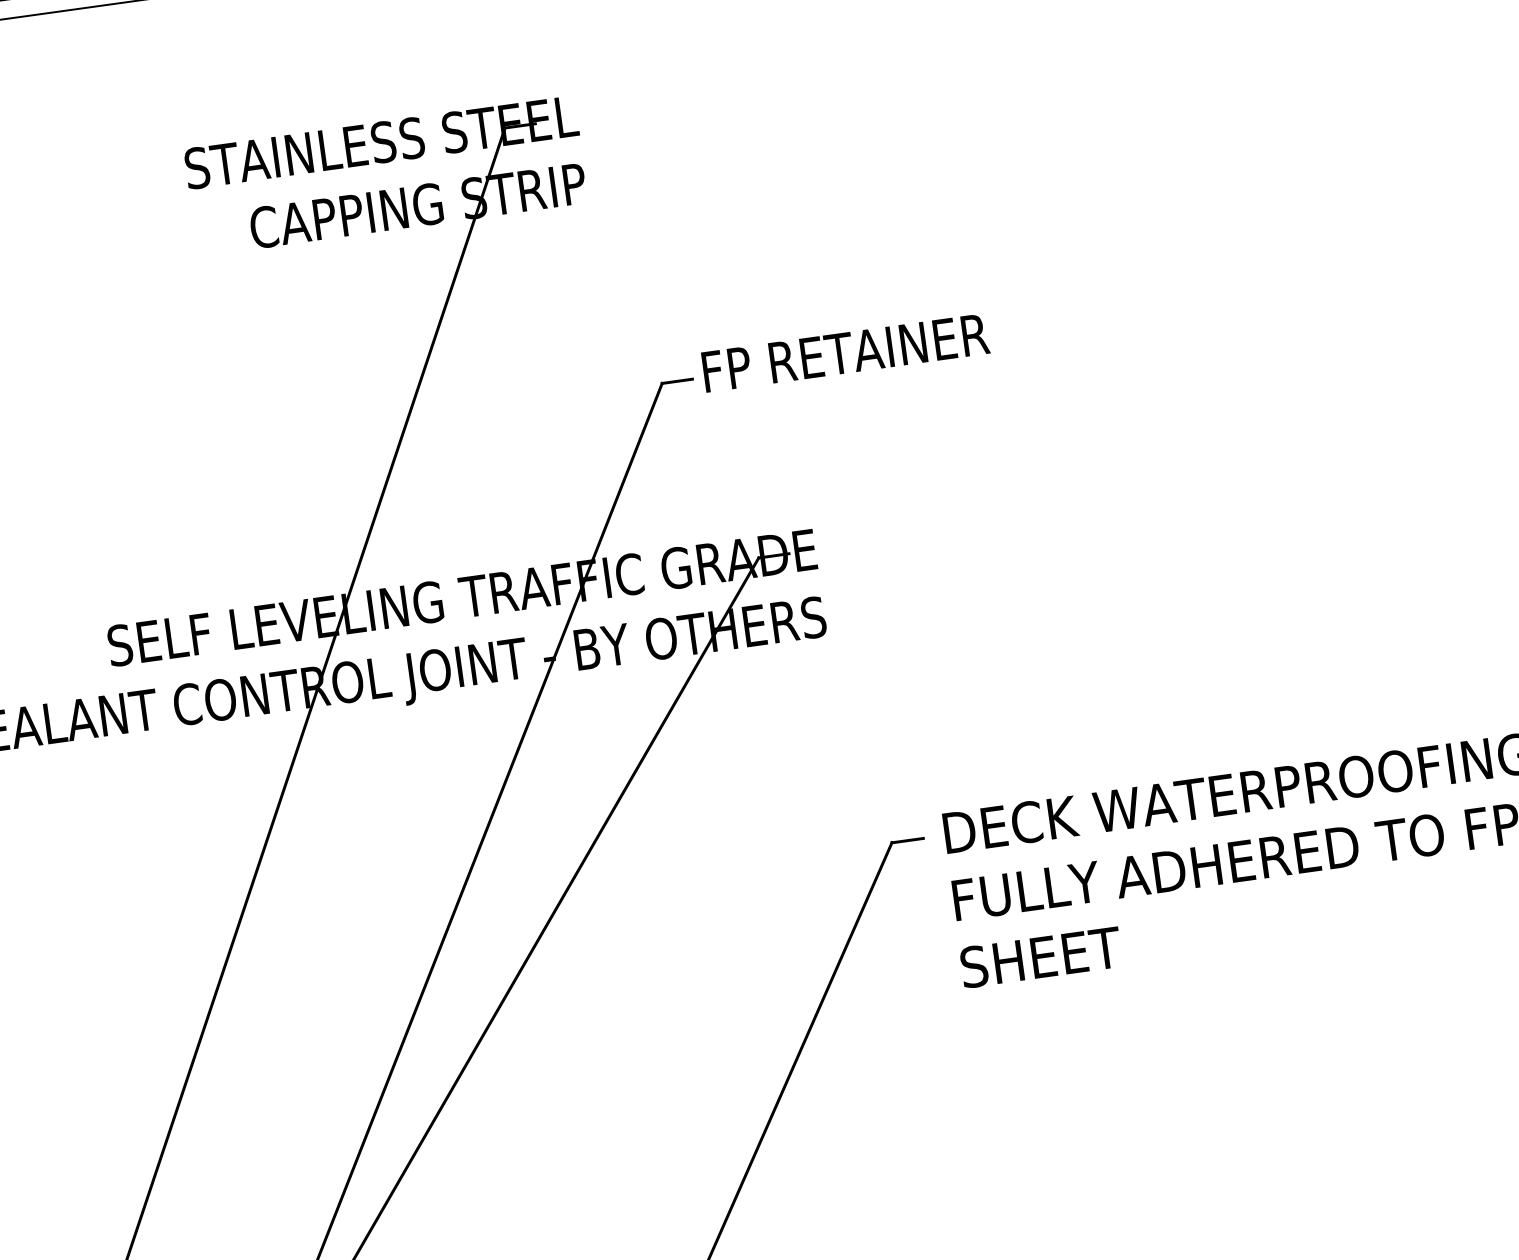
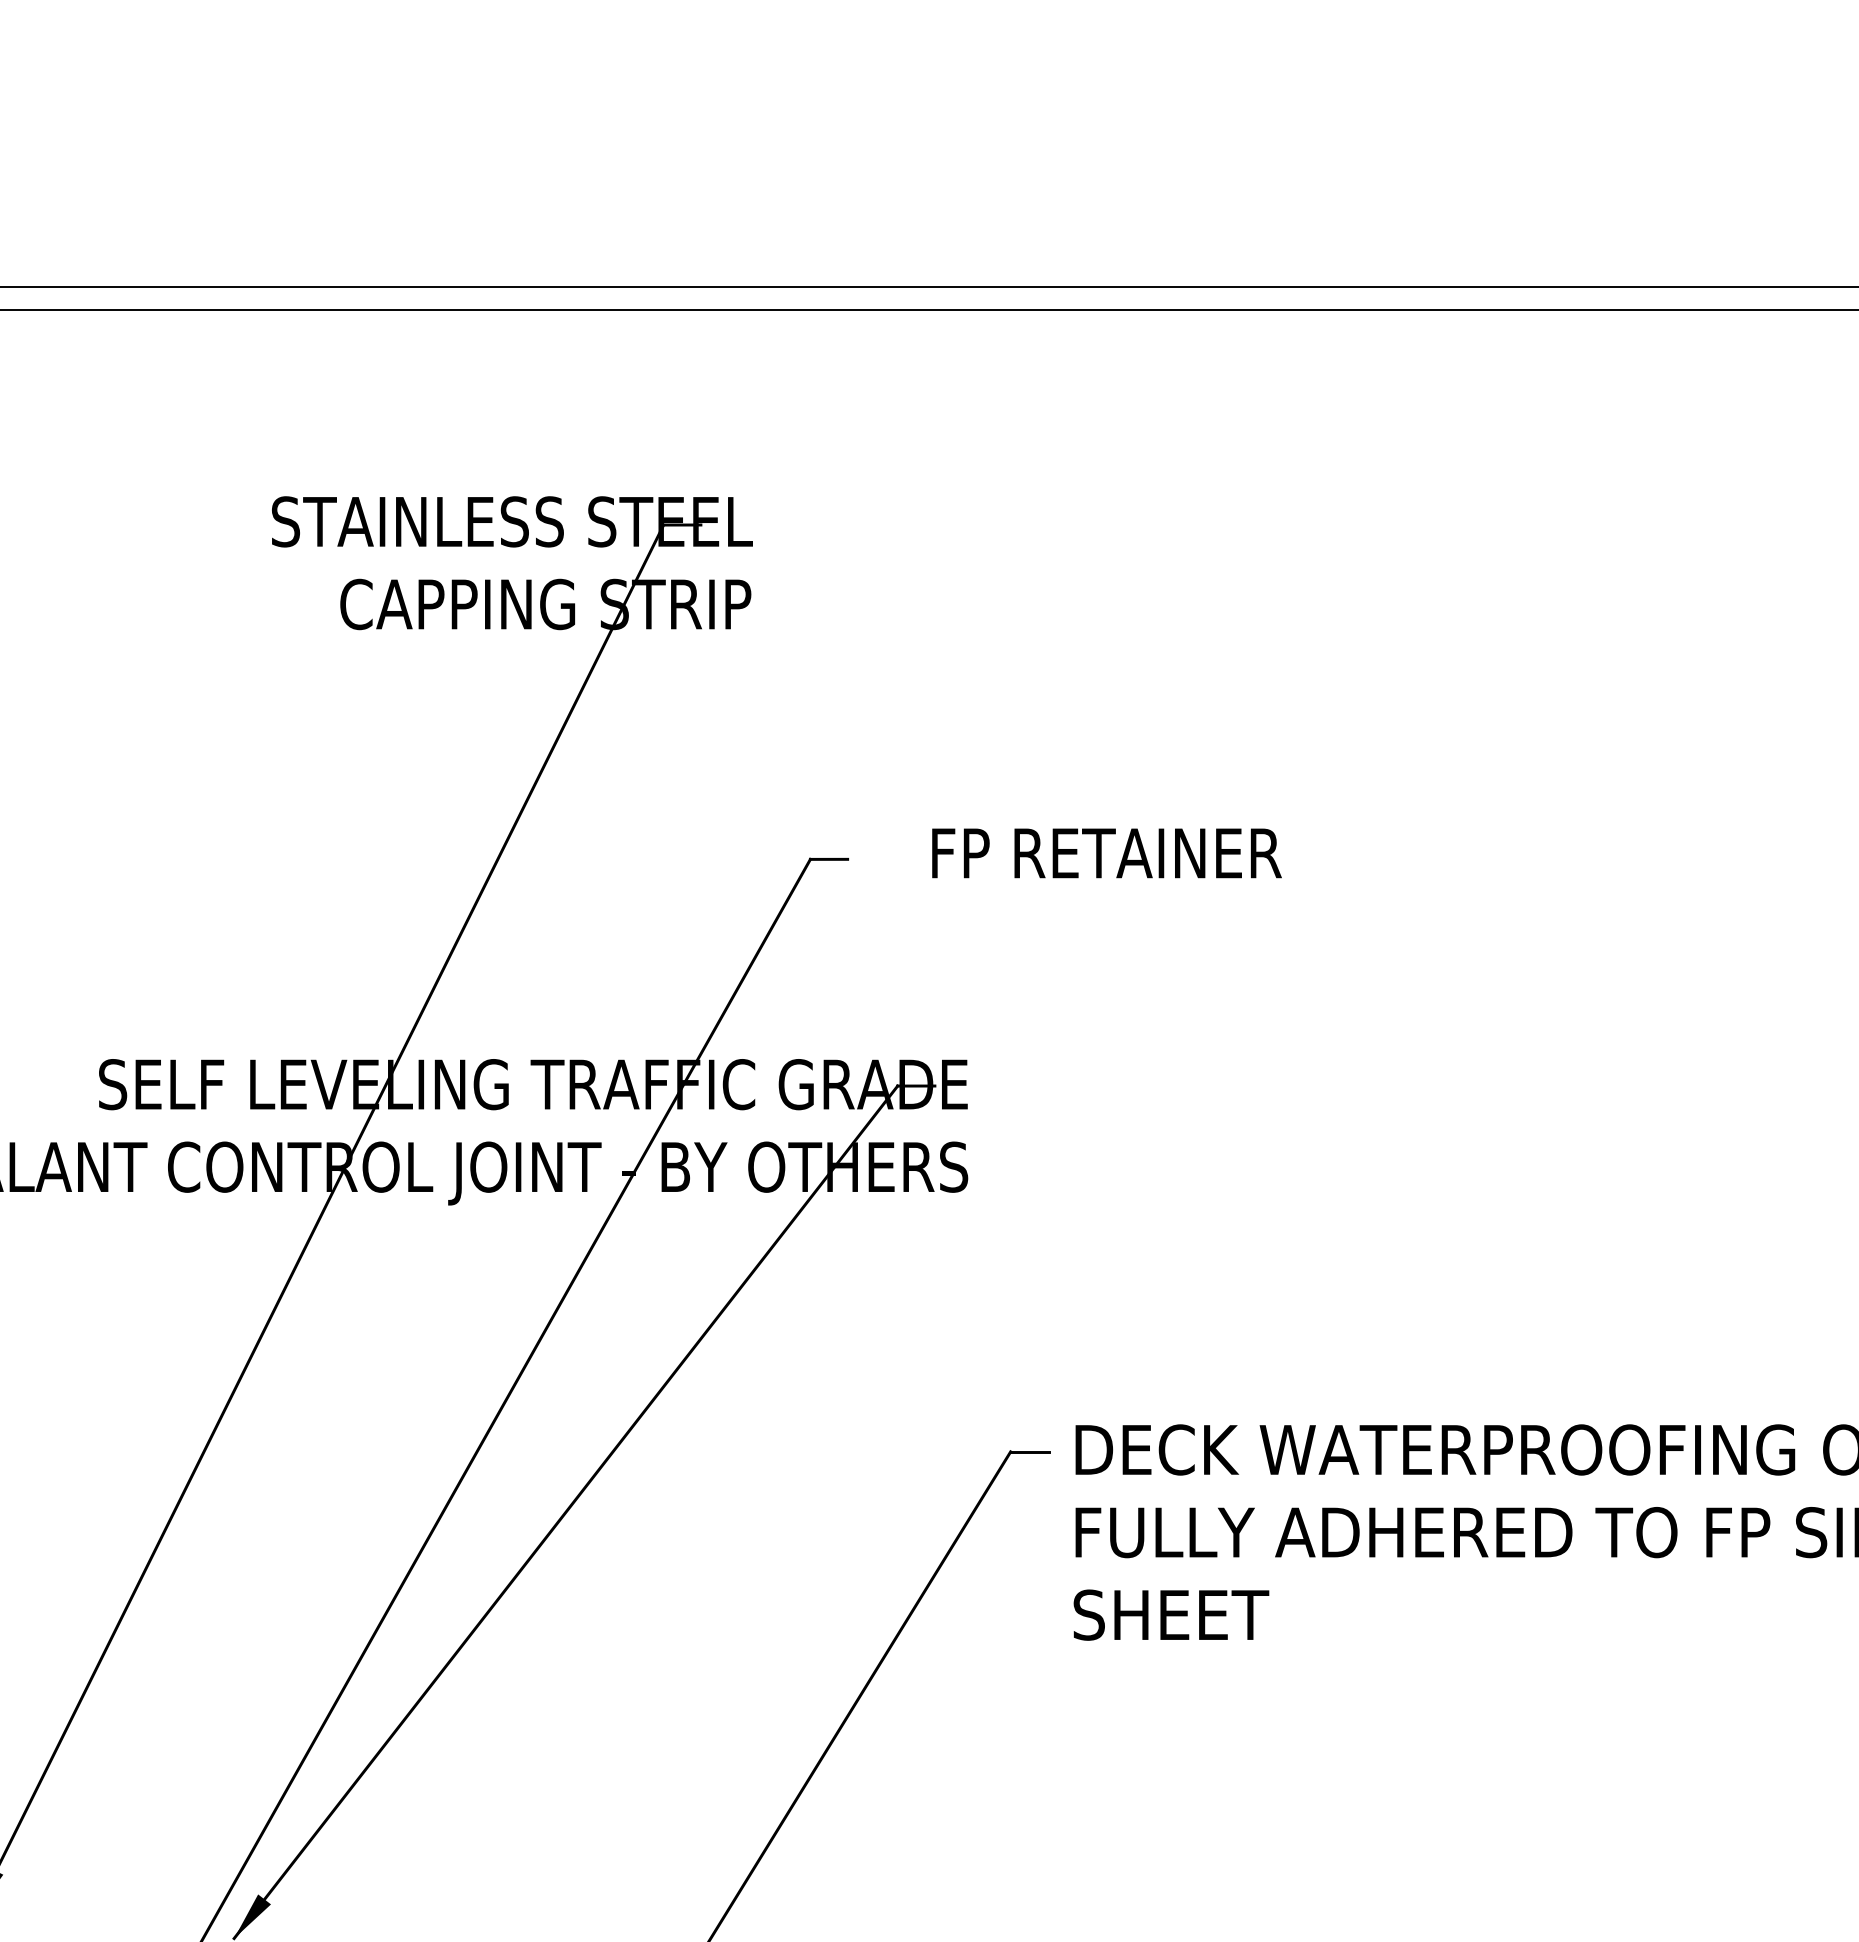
text: (845, 353) -> (1106, 853), moved

